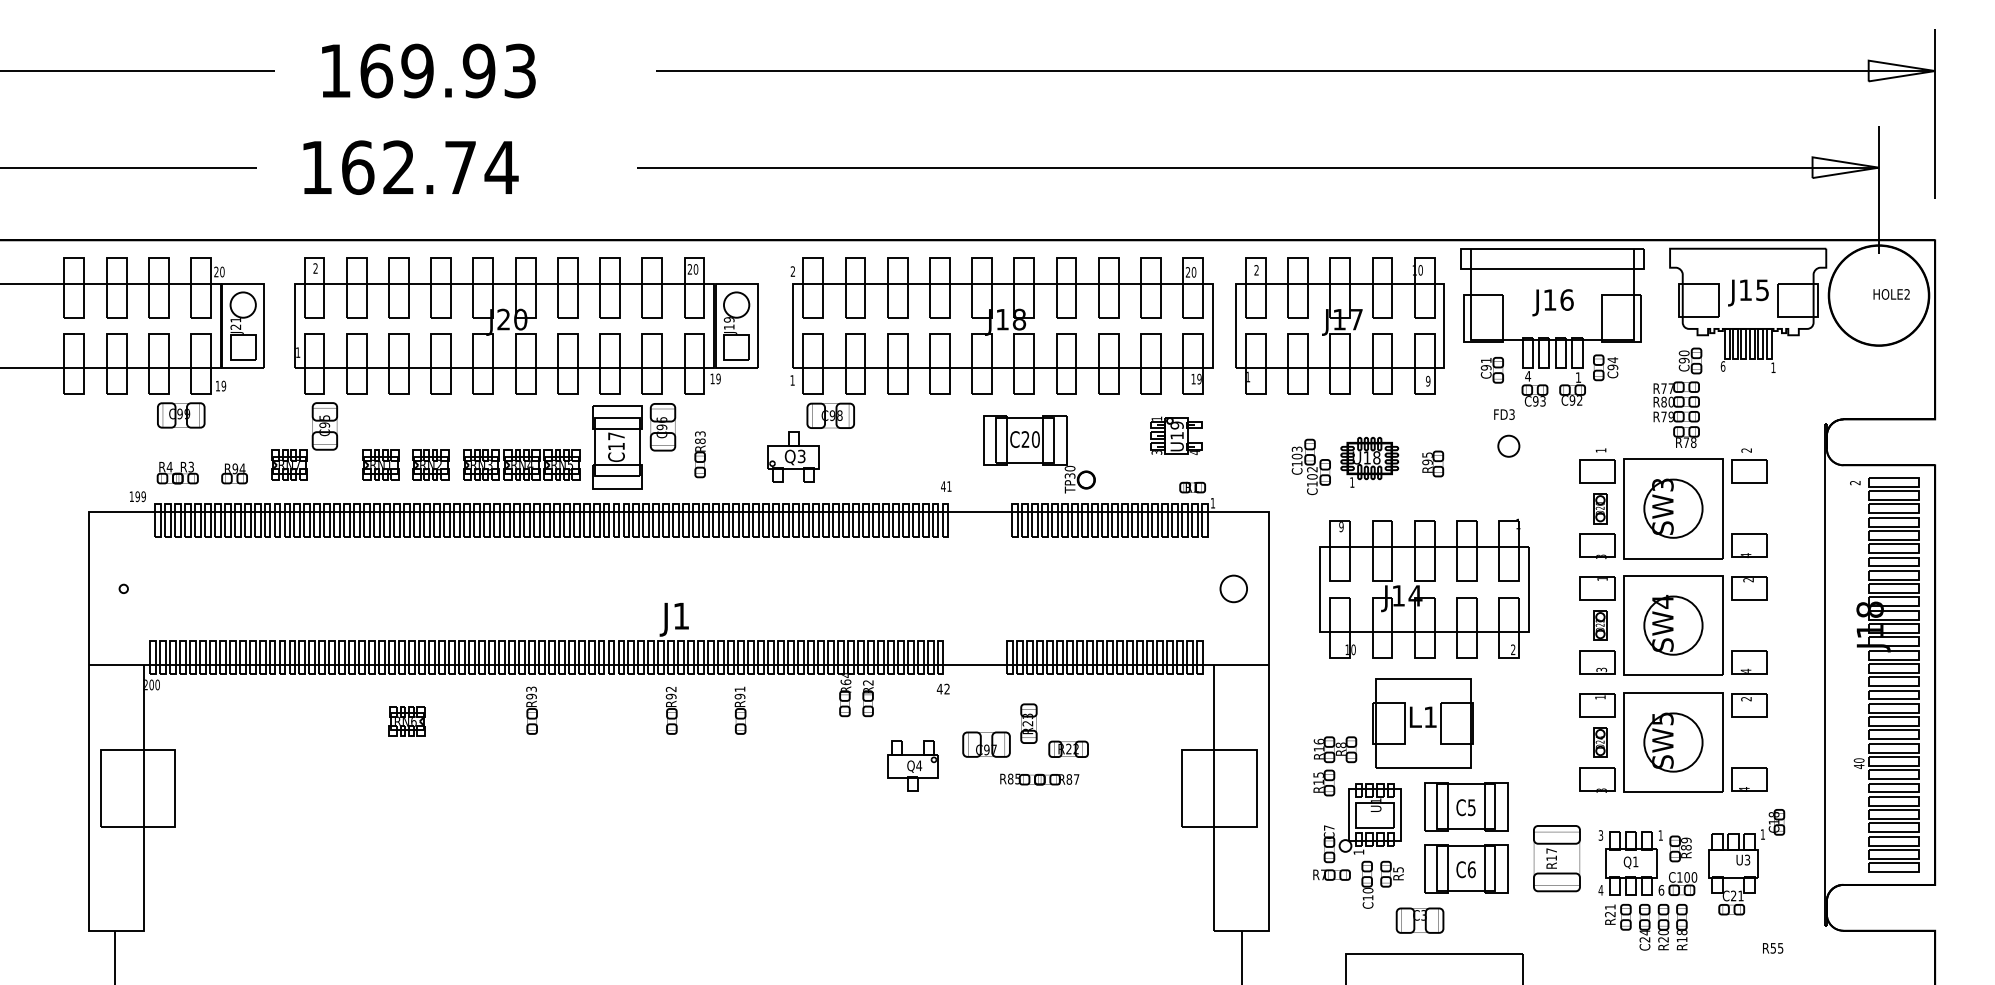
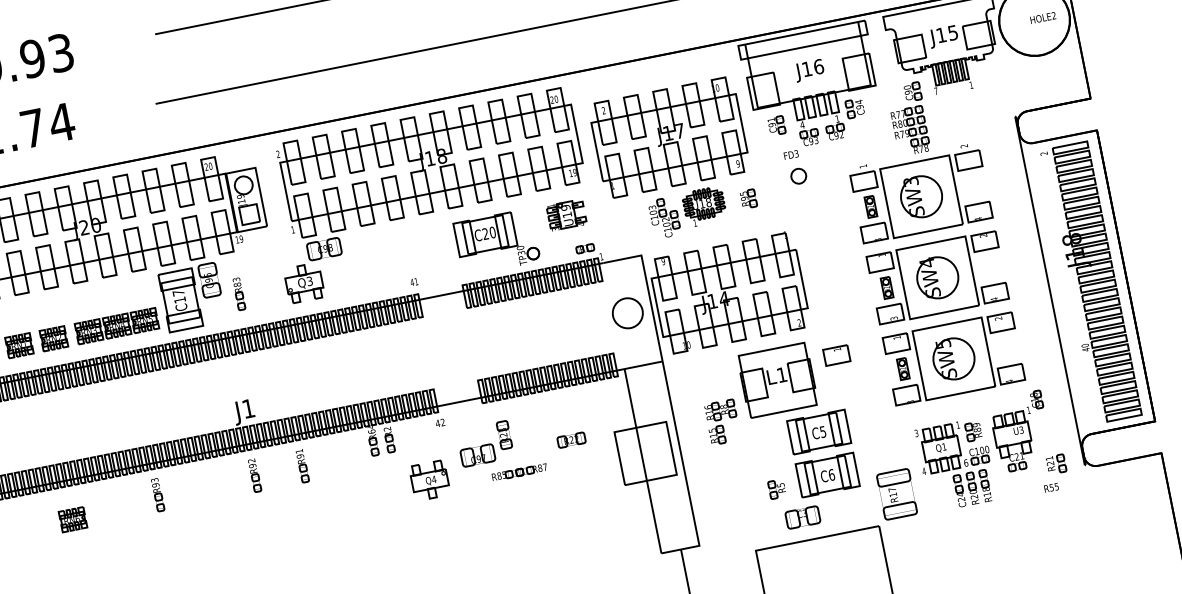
part: (1339, 325) -> (668, 137), moved
text: (1722, 366) -> (935, 91), 6 -> 7
part: (1039, 454) -> (497, 242), moved
circle: (1233, 588) -> (627, 313), size x1.6
part: (1424, 588) -> (729, 292), moved
part: (1511, 705) -> (836, 355), added
part: (1068, 748) -> (571, 439), moved
part: (1357, 845) -> (749, 474), removed
part: (1556, 858) -> (896, 494), moved
part: (1618, 917) -> (1056, 464), moved

